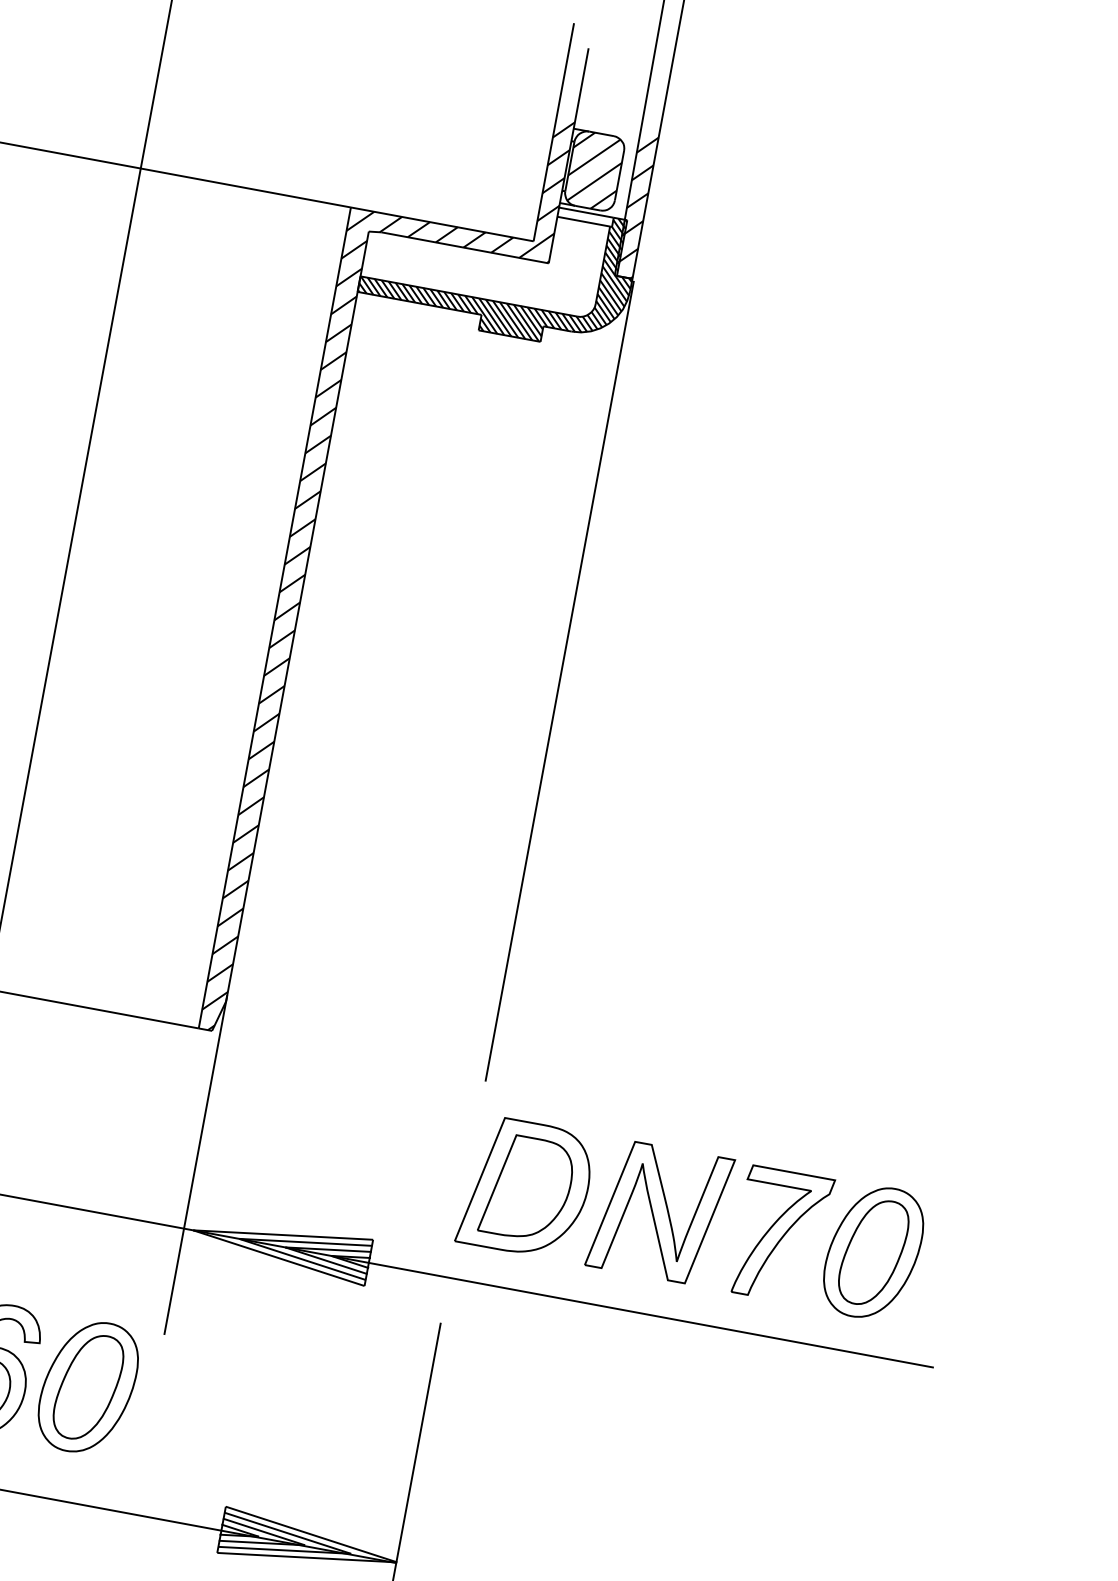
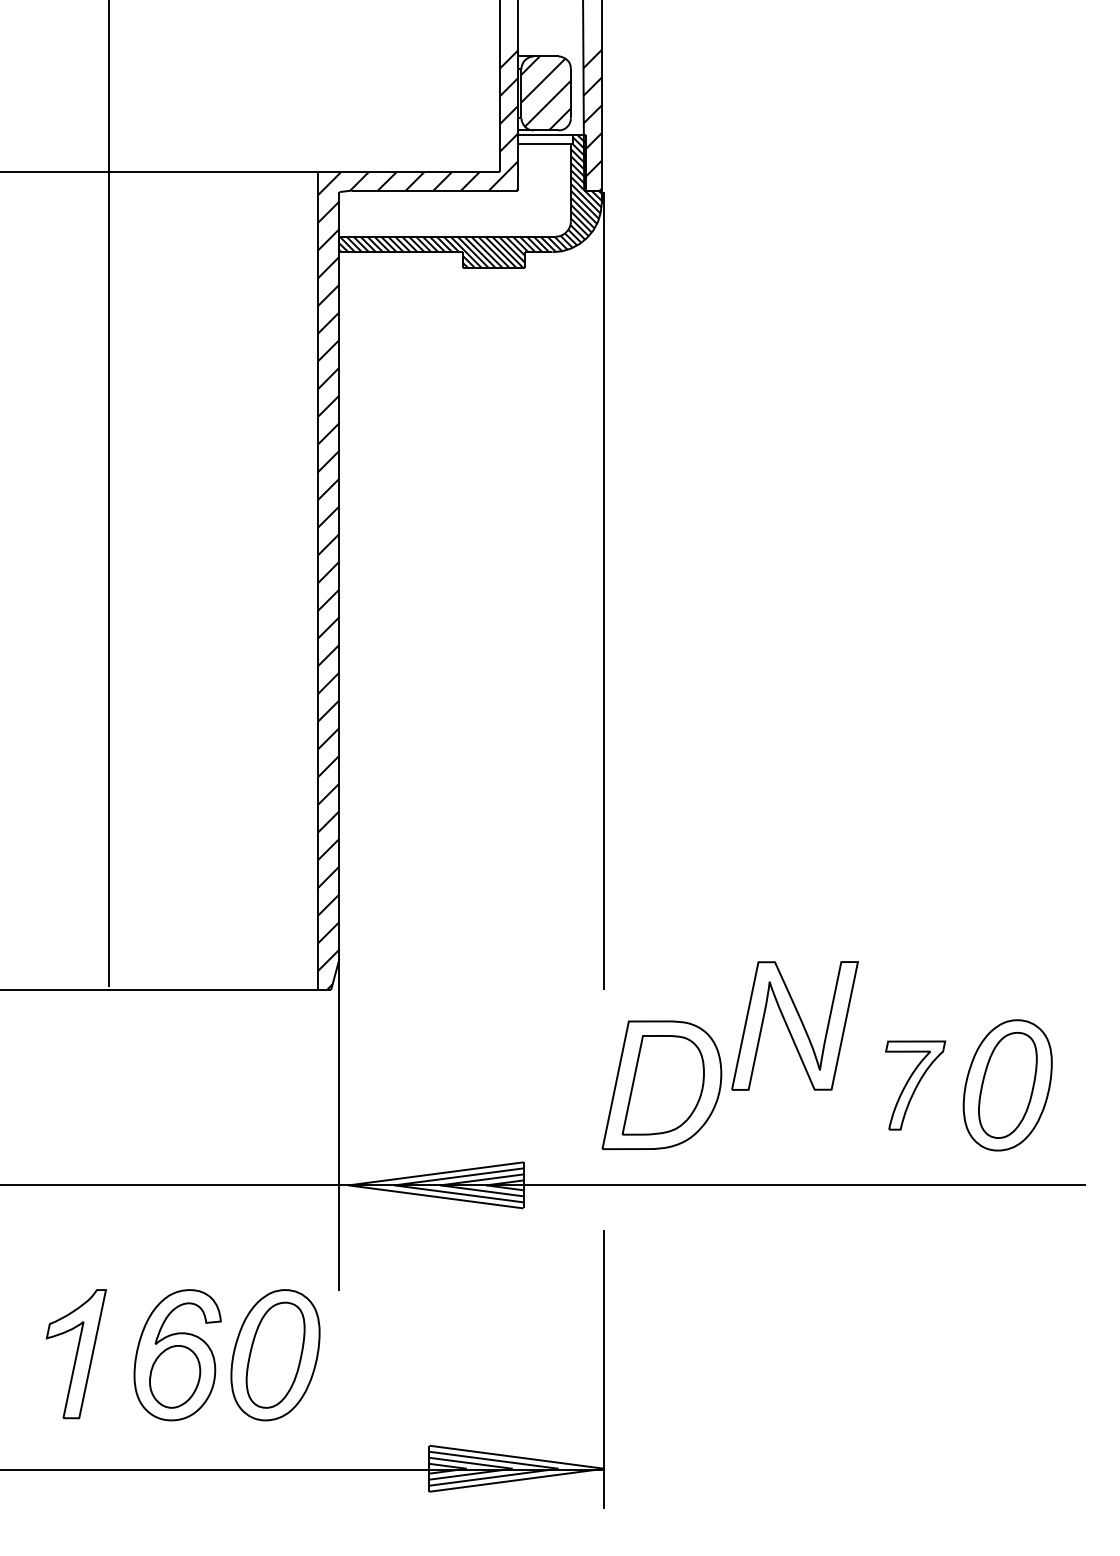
part: (659, 1212) -> (794, 1025), moved
part: (780, 1235) -> (915, 1085), size x0.7

